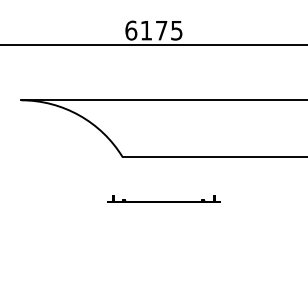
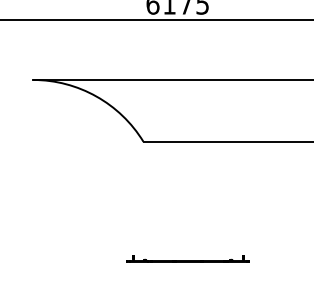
part: (163, 198) -> (188, 257), moved

